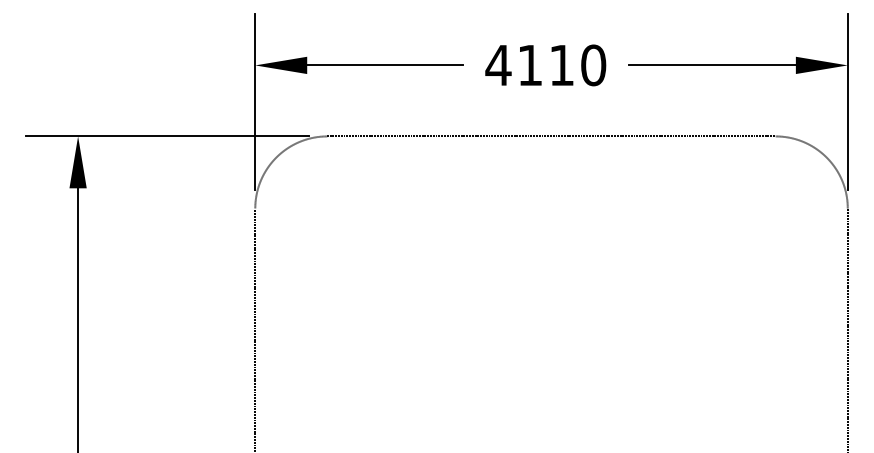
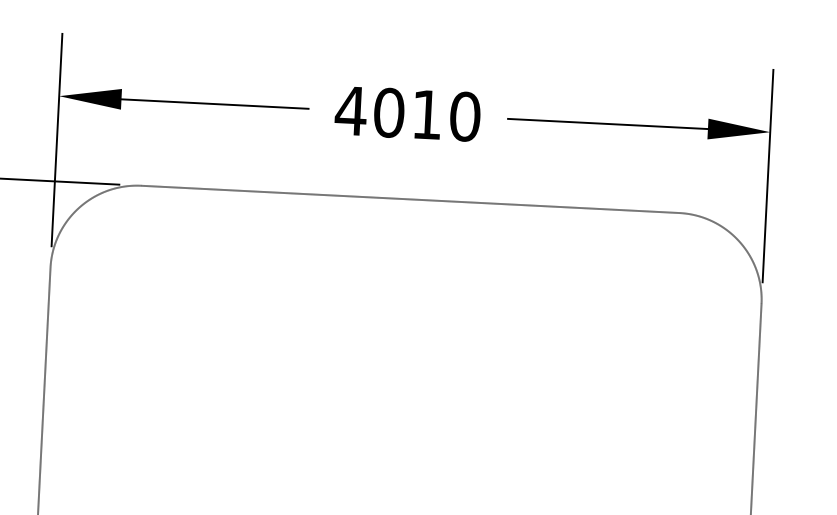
text: (529, 65) -> (388, 112), 4110 -> 4010

